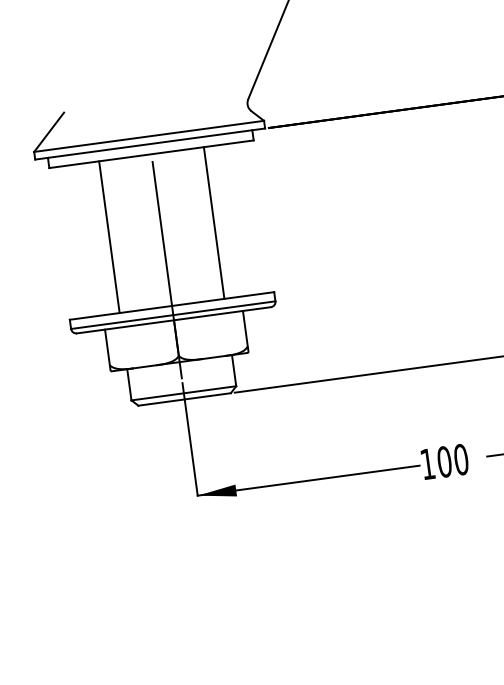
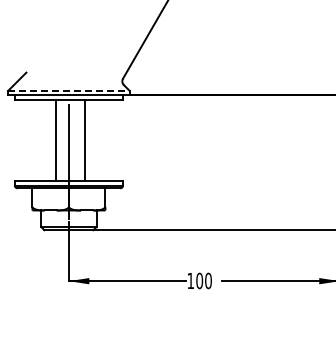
line: (148, 135) -> (68, 90), solid -> dashed
line: (213, 222) -> (84, 140), moved
line: (109, 236) -> (56, 140), moved

